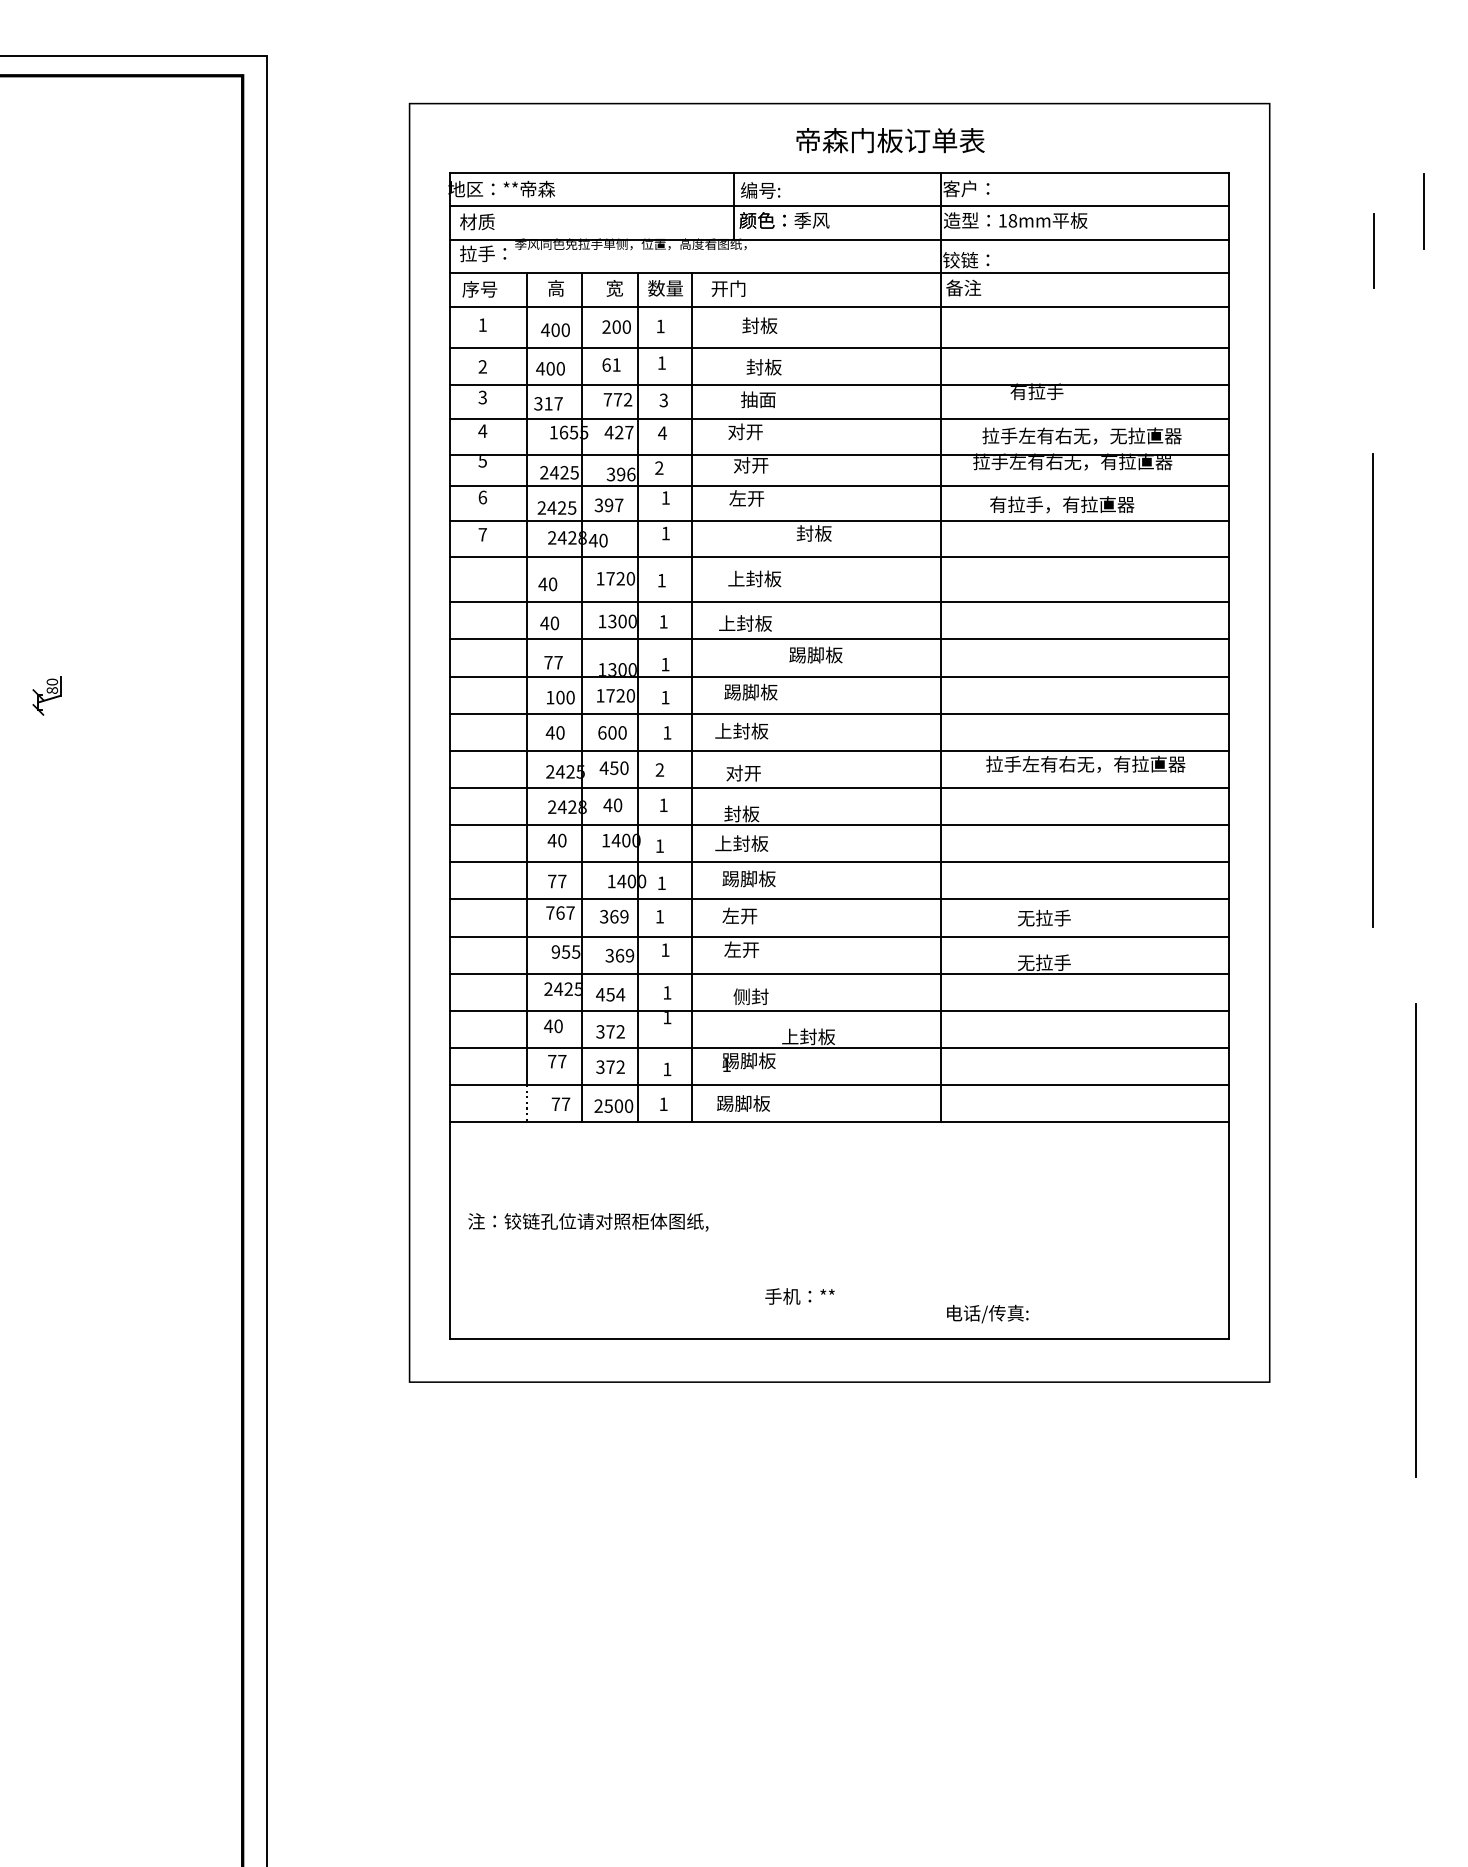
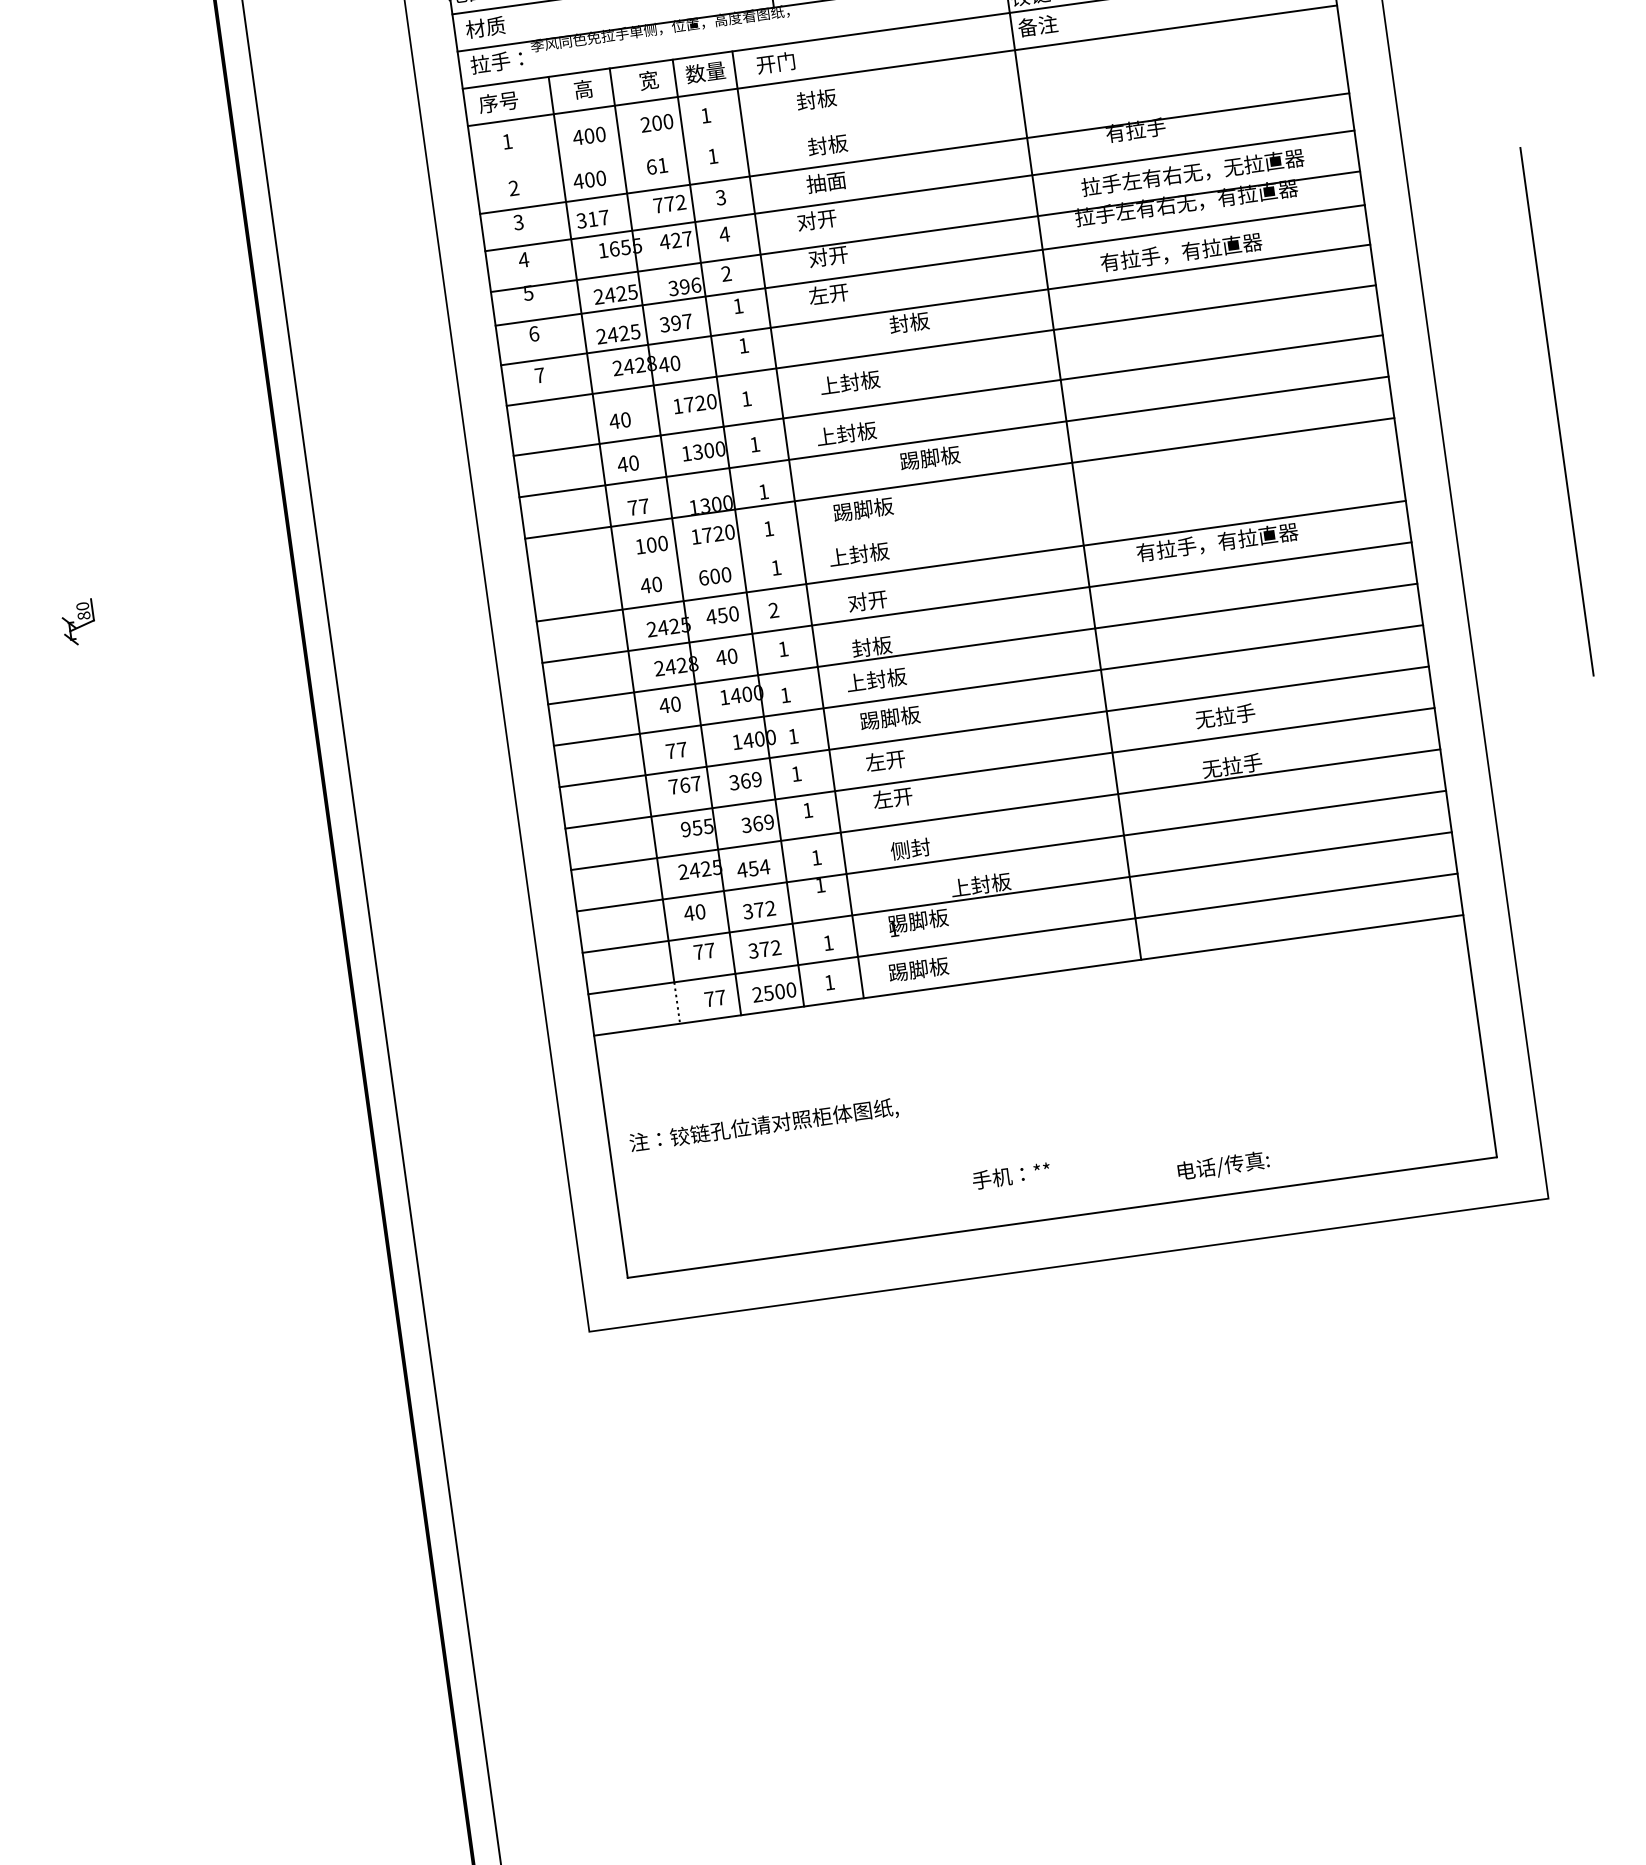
line: (839, 348) -> (908, 112), removed
line: (839, 713) -> (965, 519), removed
text: (1085, 763) -> (1247, 537), 拉手左有右无，有拉直器 -> 有拉手，有拉直器

